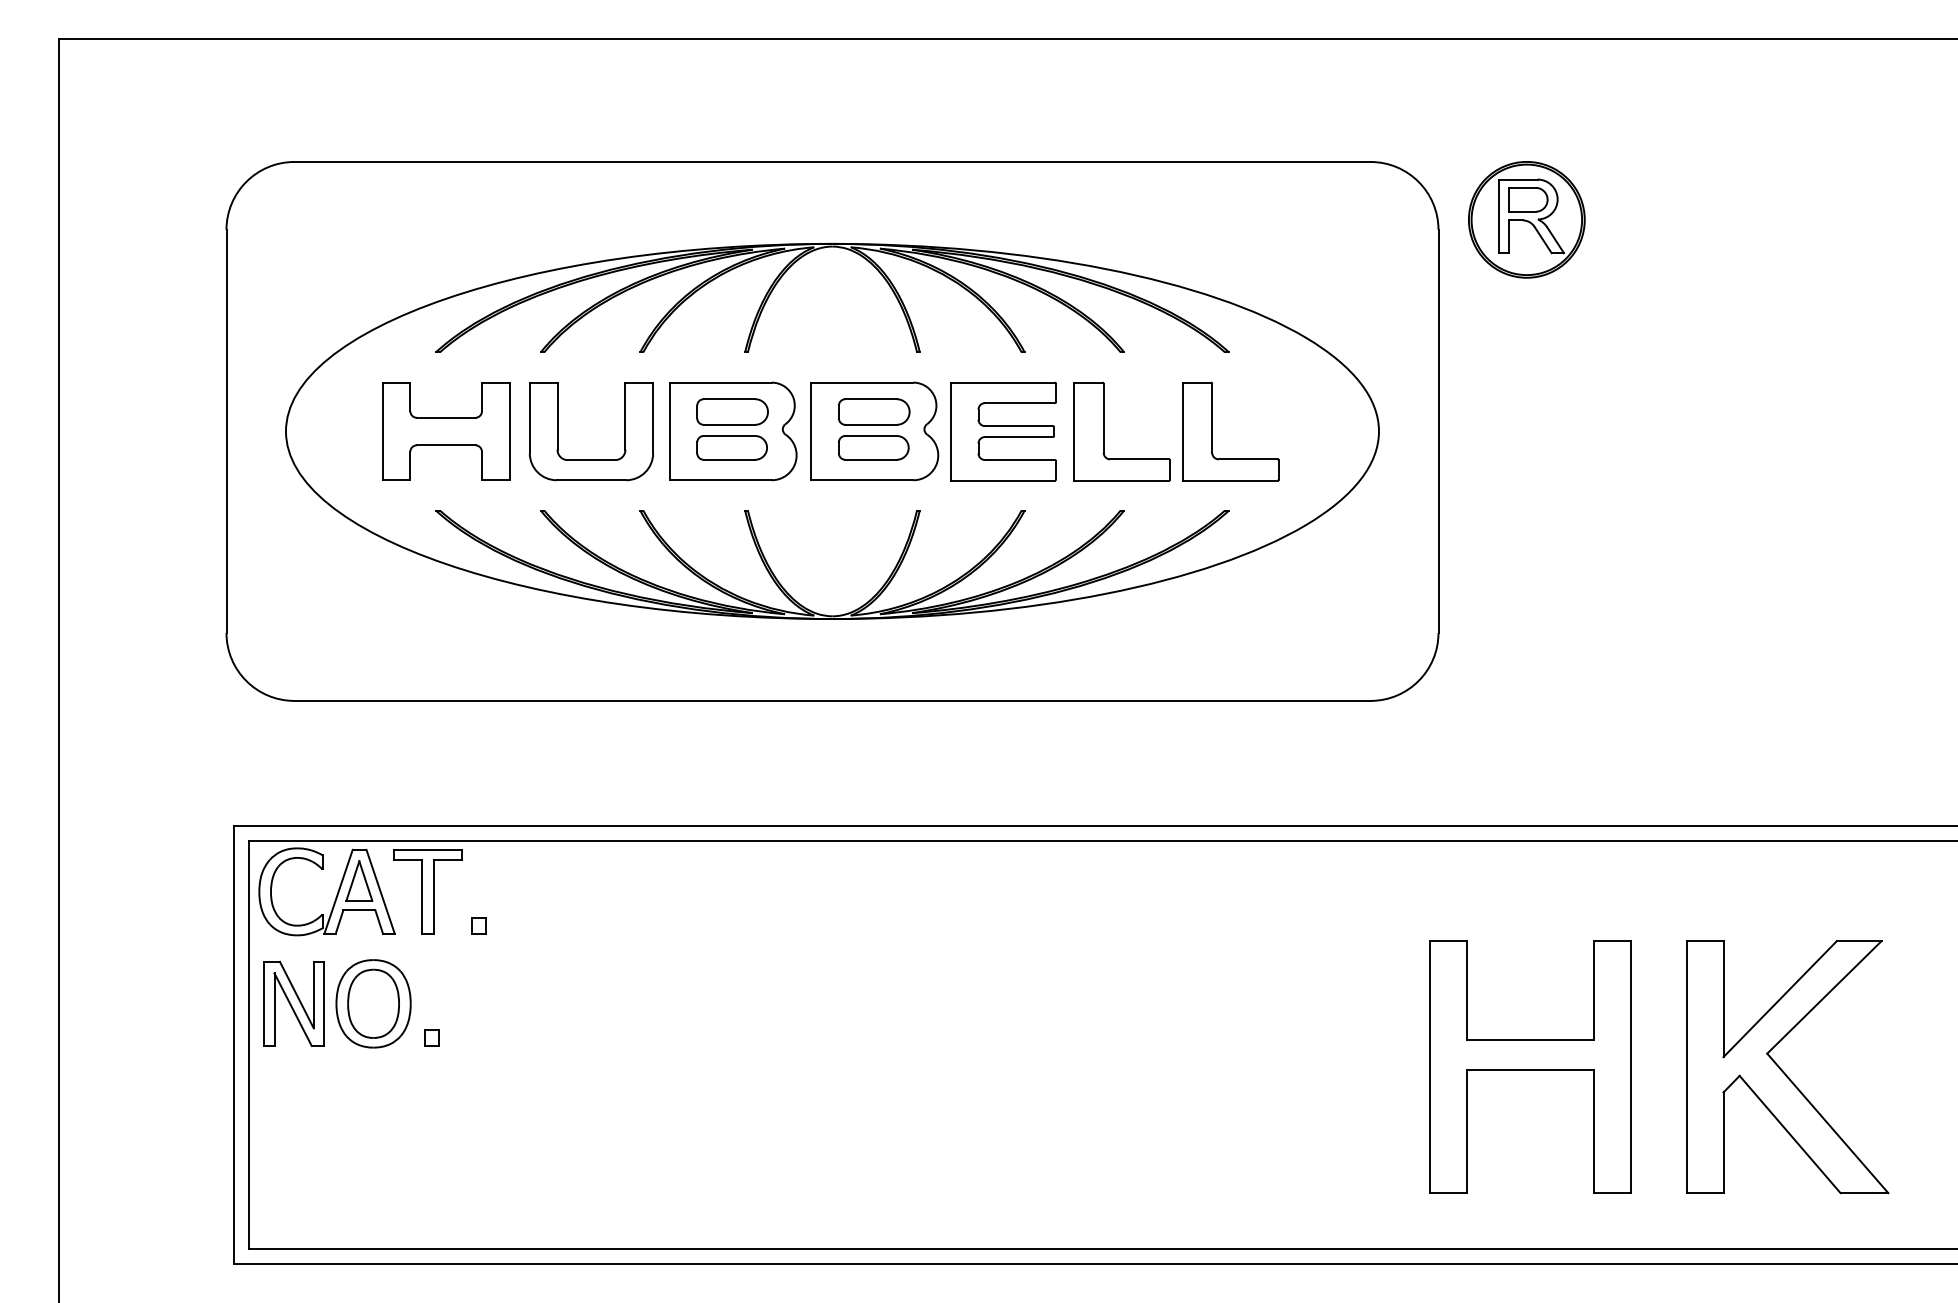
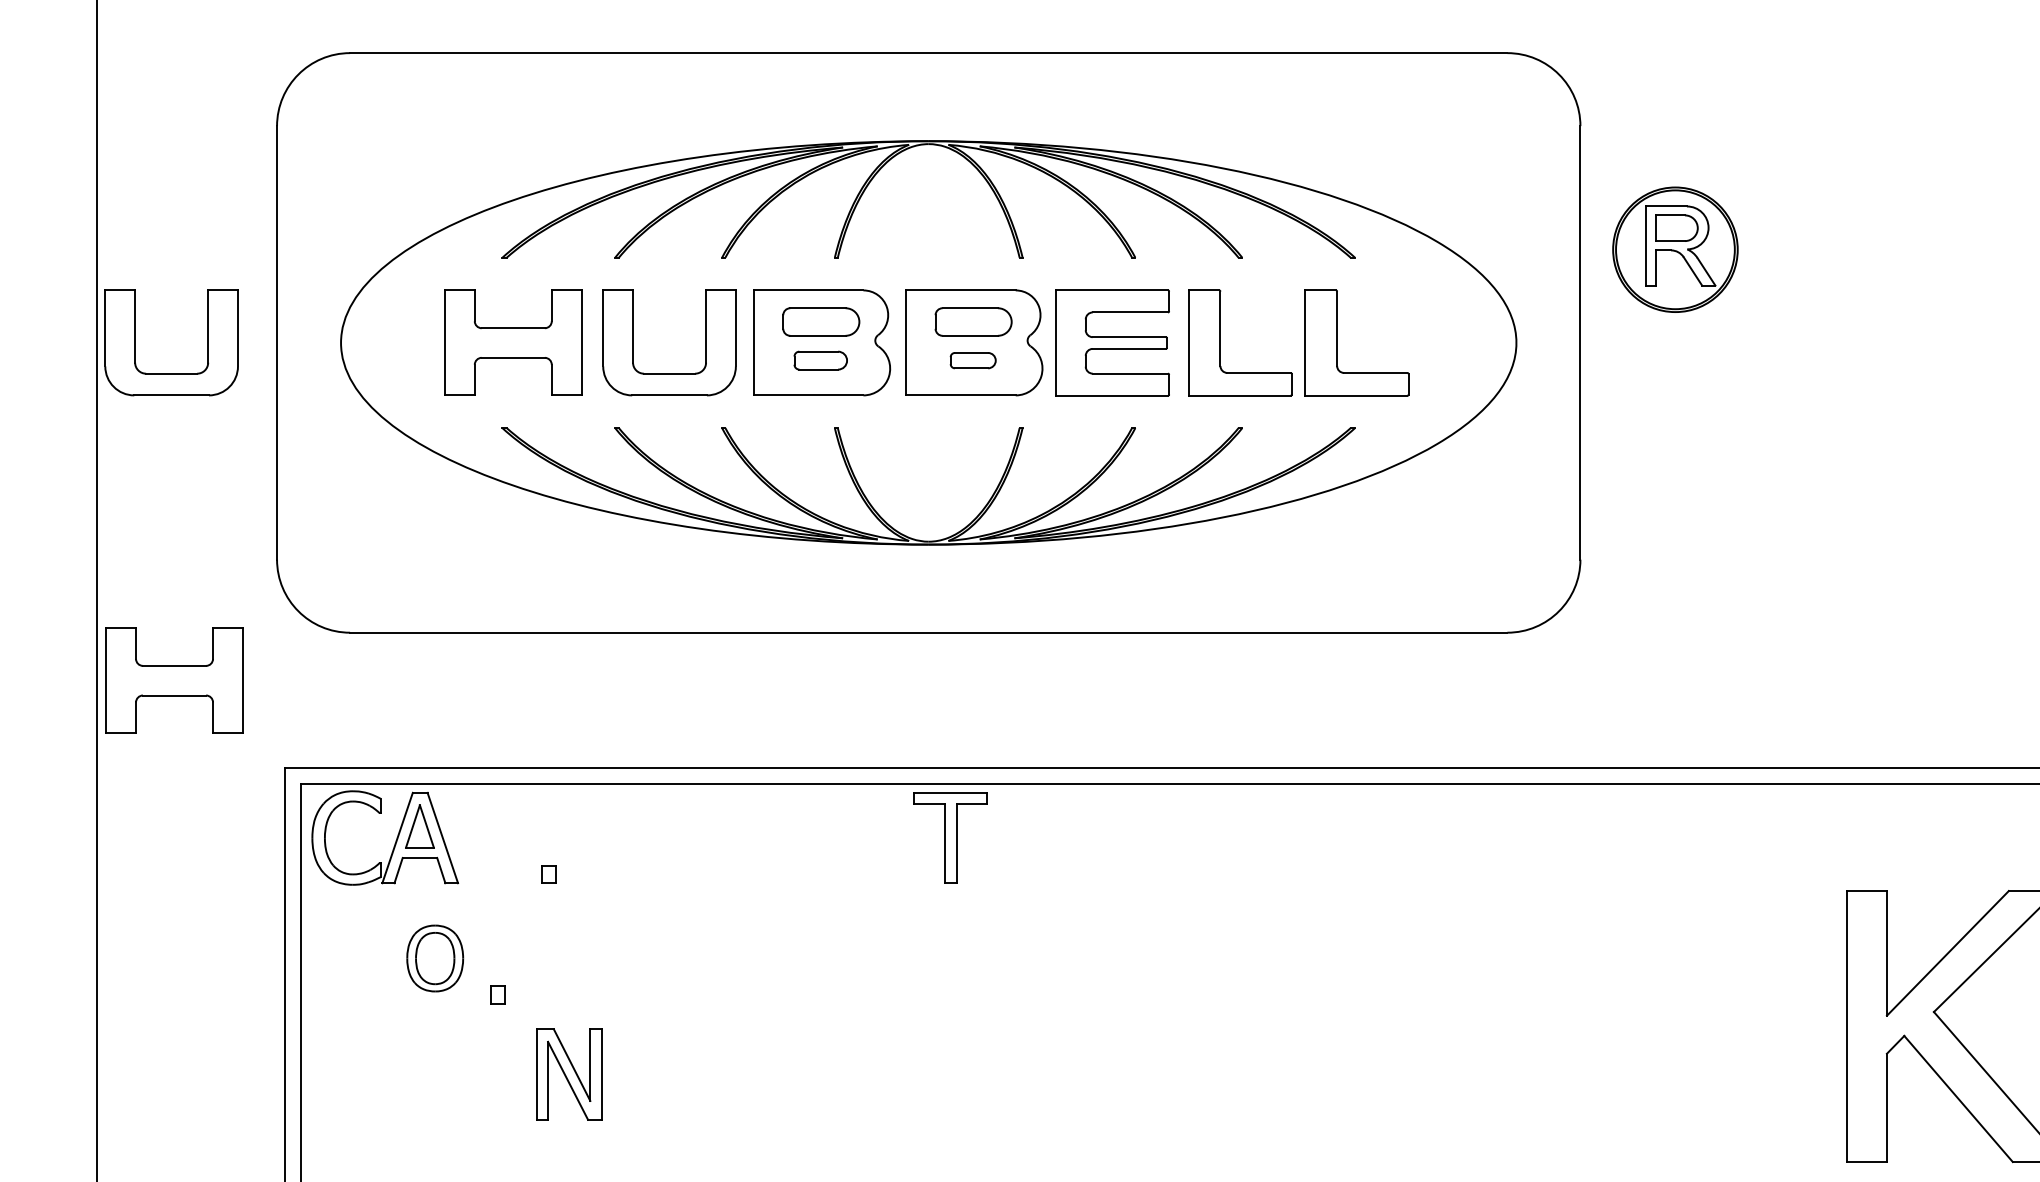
part: (1526, 219) -> (1675, 249), moved
part: (731, 447) -> (820, 360), size x0.7
part: (873, 447) -> (972, 360), size x0.6
part: (127, 459) -> (170, 373), added
part: (131, 745) -> (174, 680), added
part: (427, 891) -> (950, 837), moved
part: (293, 1003) -> (568, 1074), moved
part: (373, 1003) -> (435, 958), size x0.7
part: (1530, 1066) -> (1679, 1025), removed

